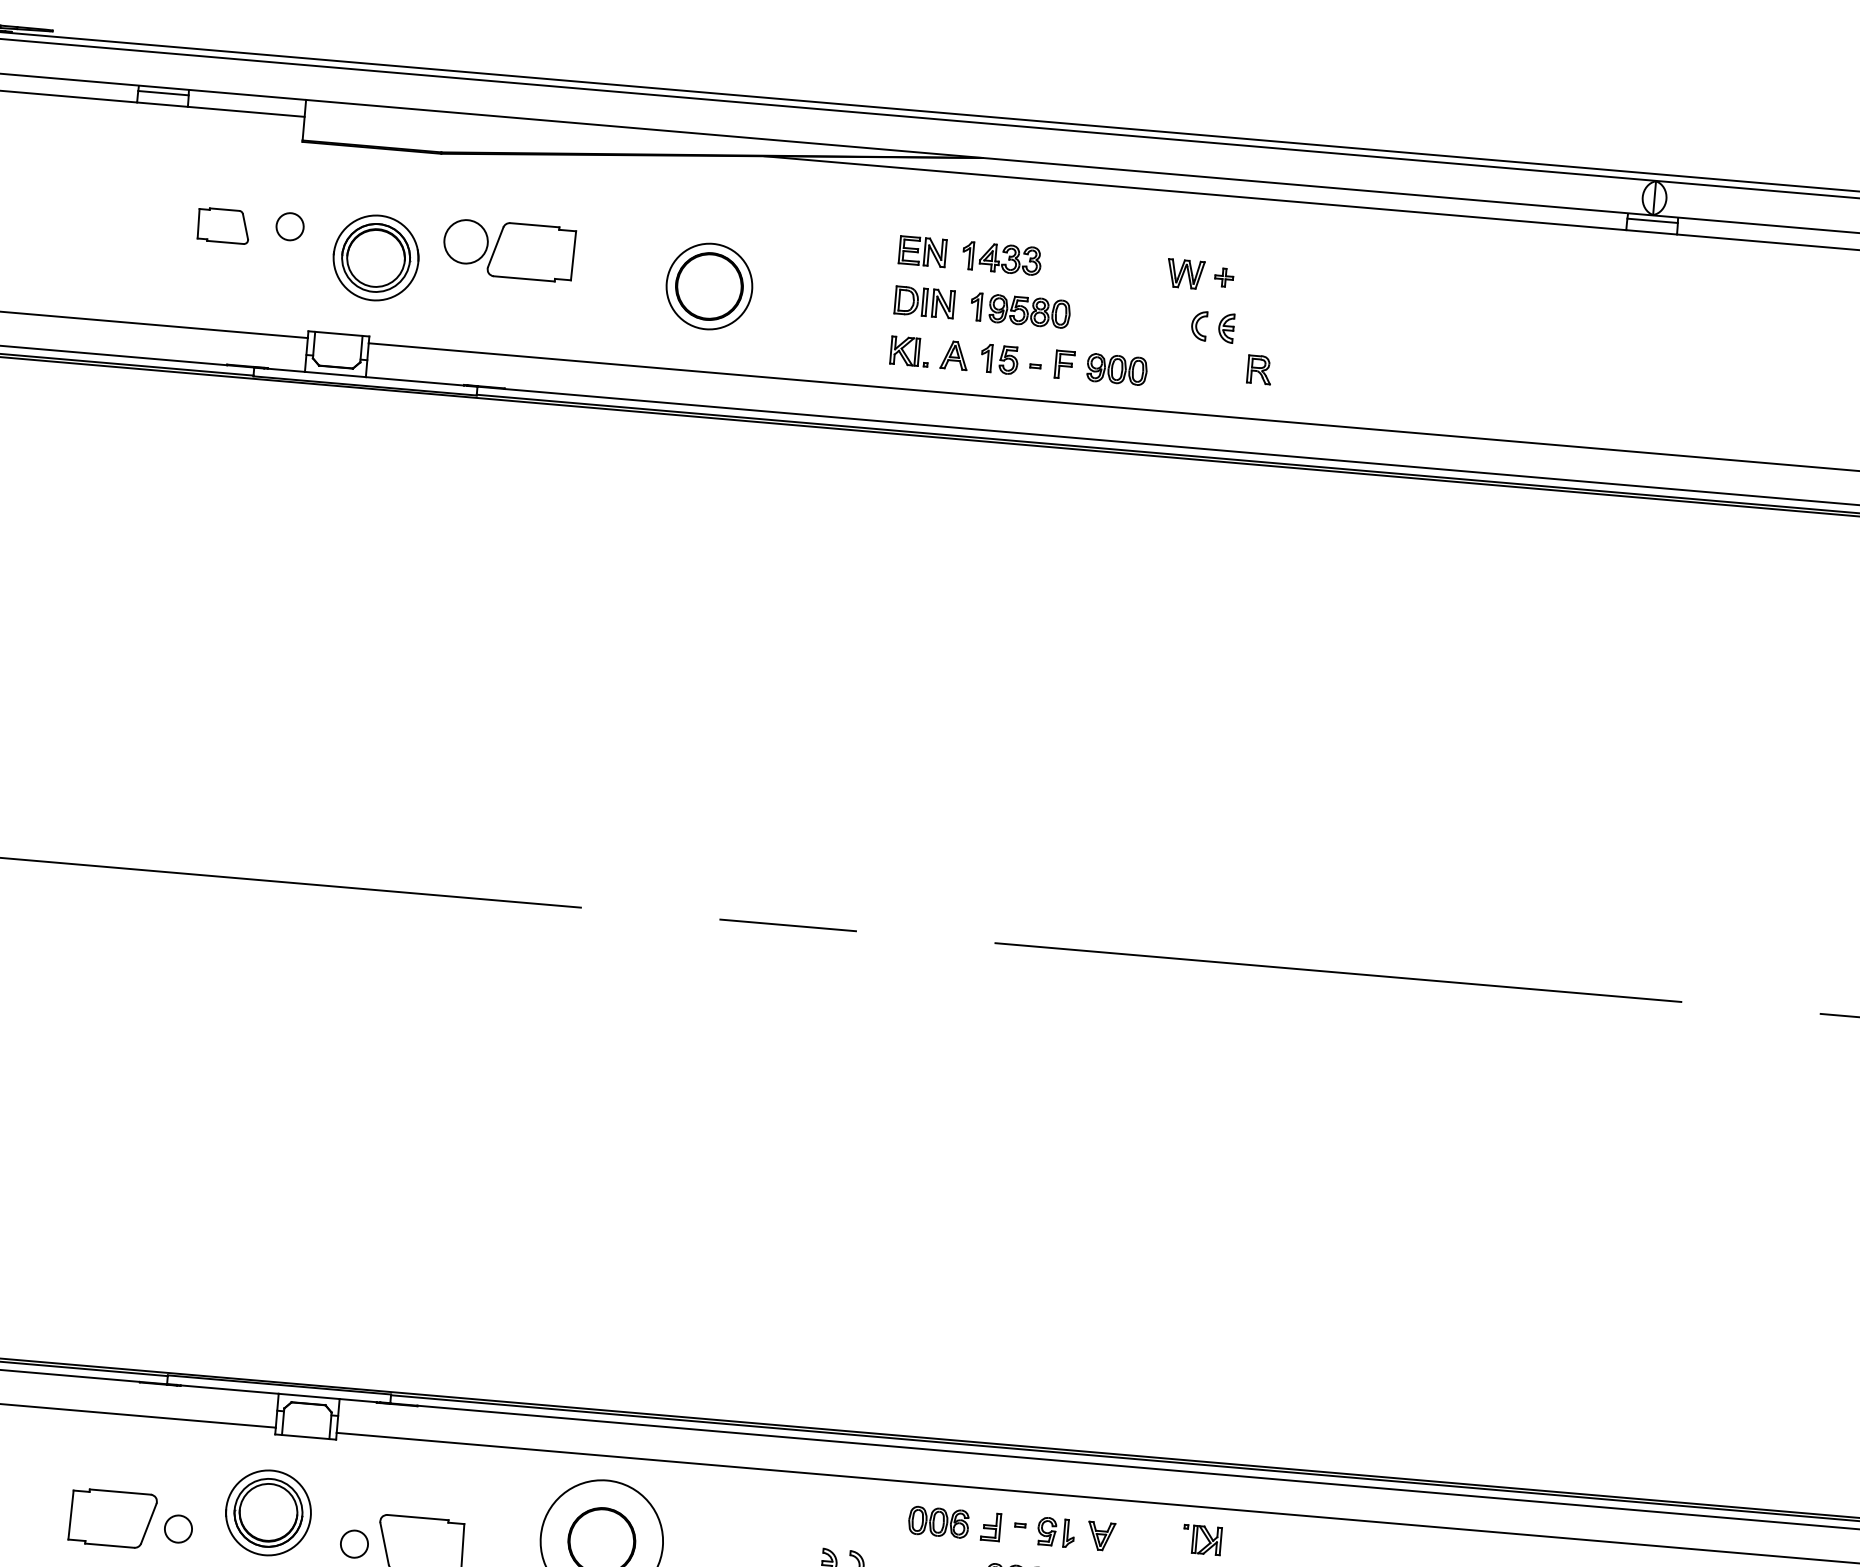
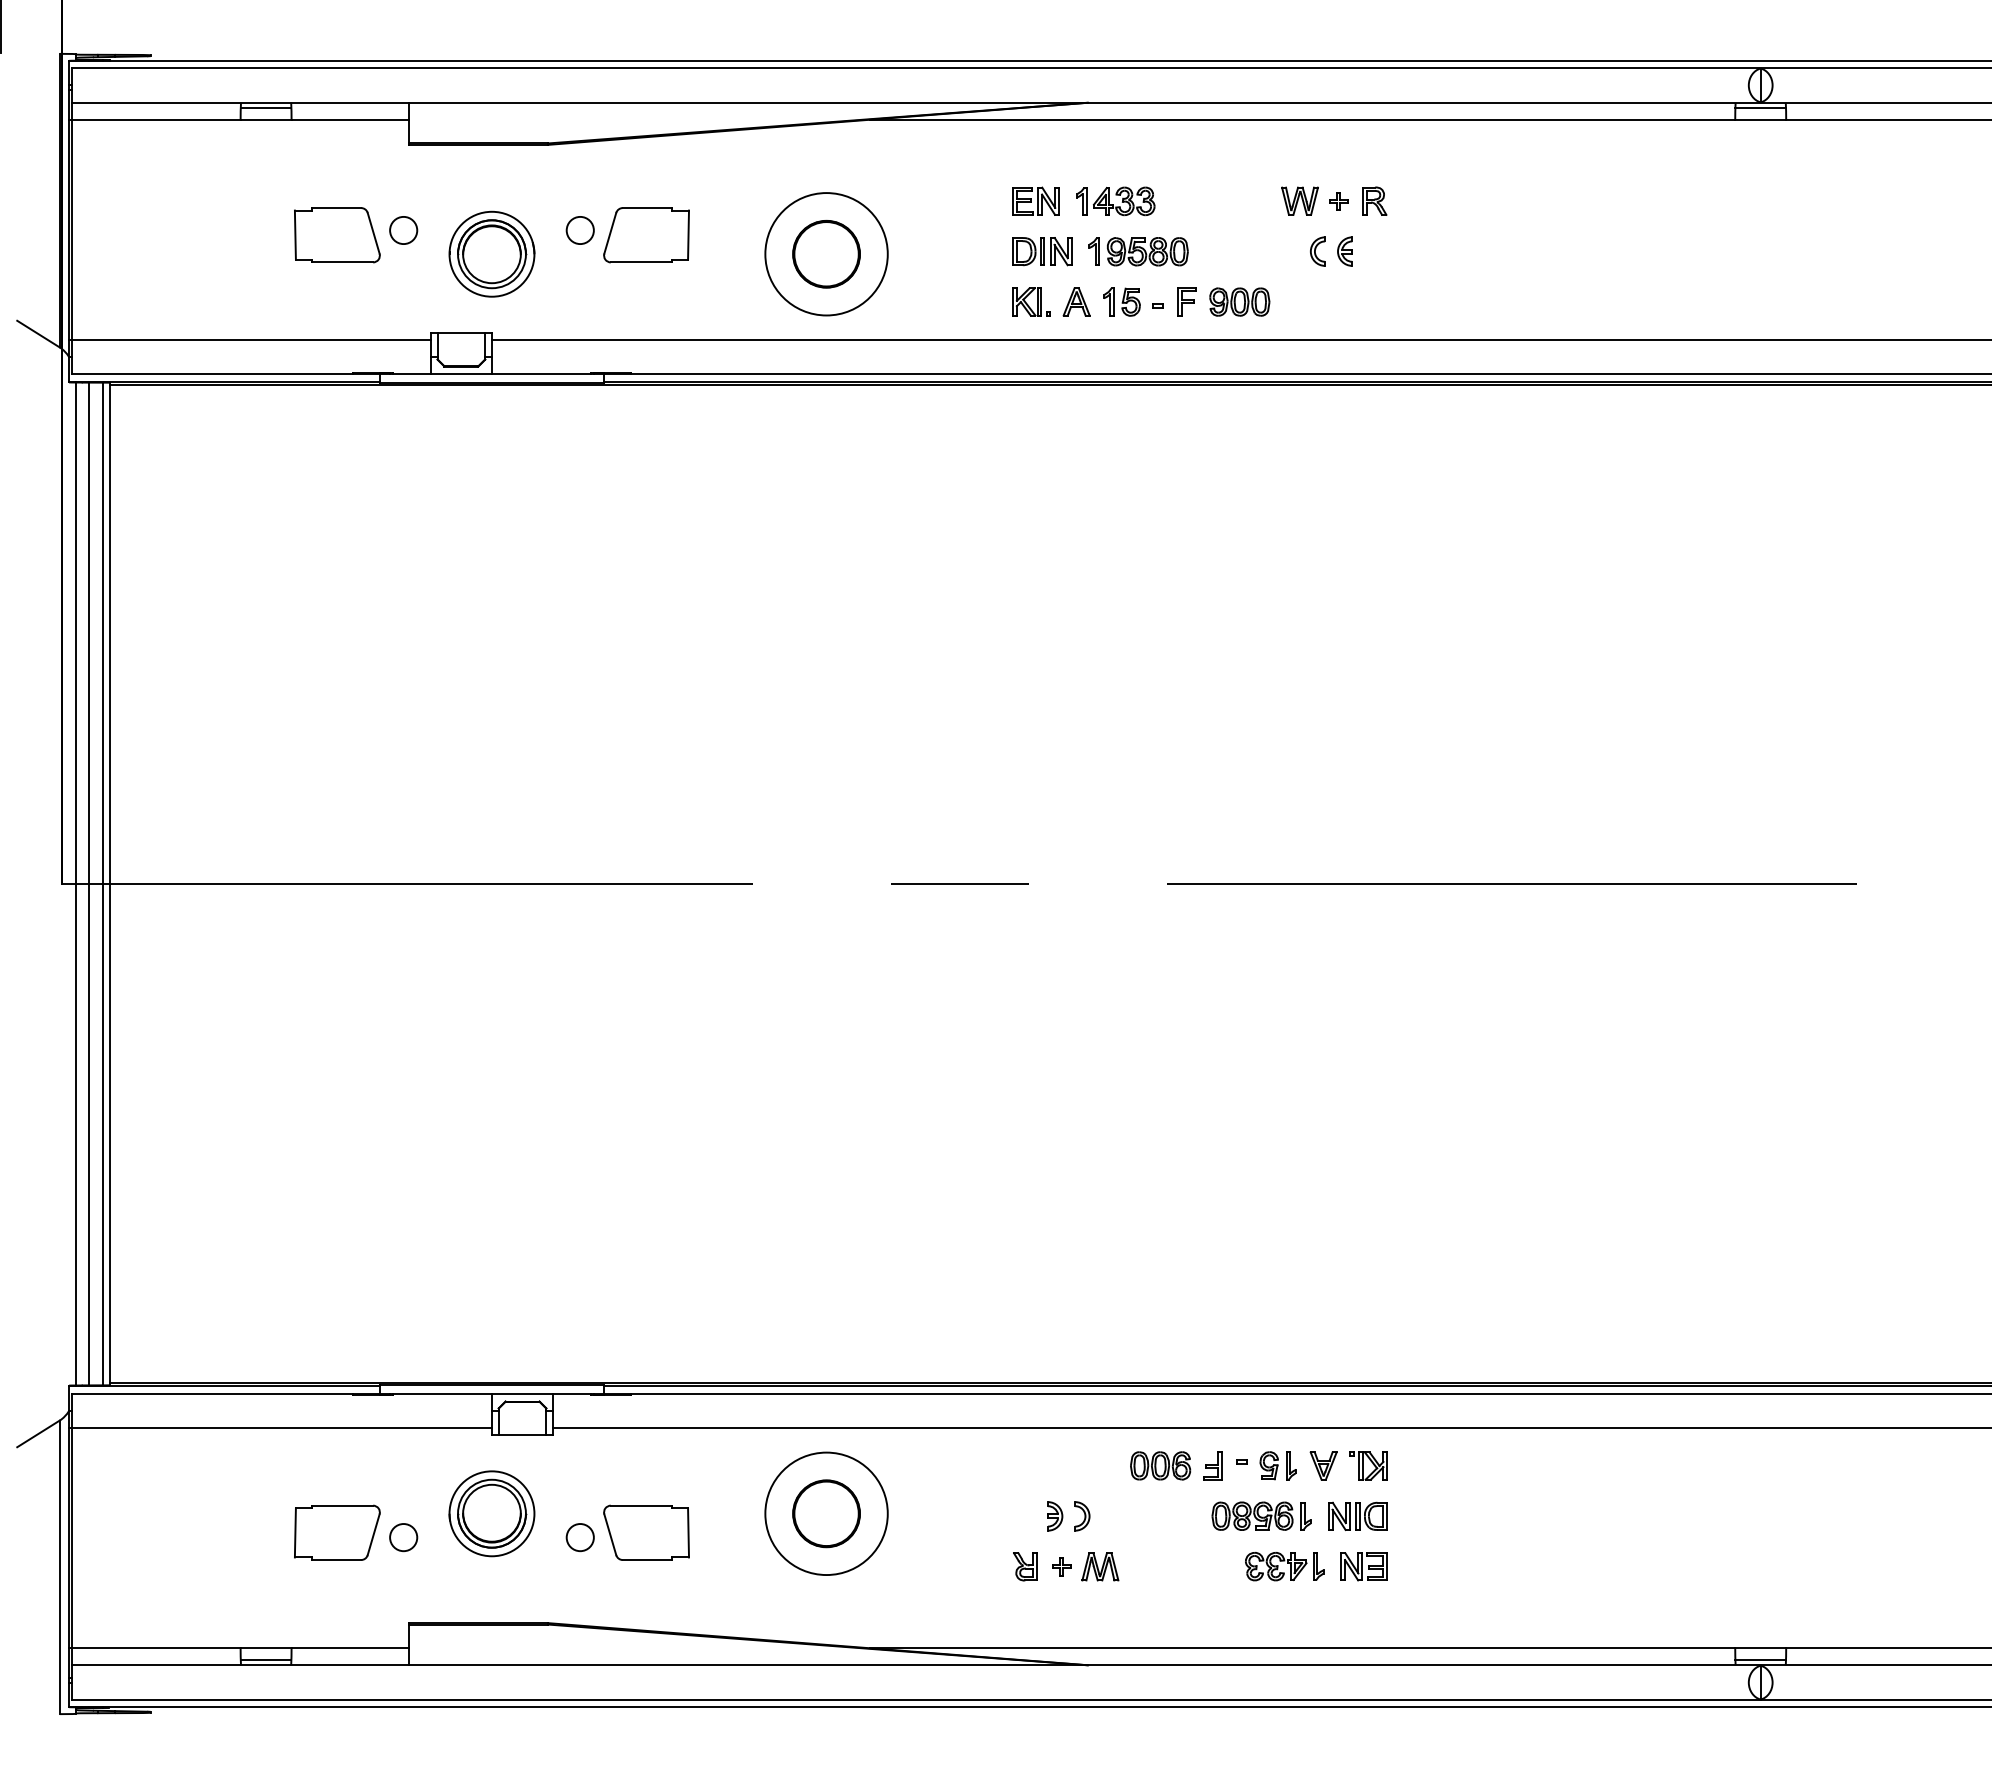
part: (223, 226) -> (337, 235), size x1.67
circle: (465, 241) -> (579, 230), size x0.62
circle: (709, 286) -> (826, 254), size x1.43
part: (1259, 369) -> (1374, 200), moved
part: (1202, 1539) -> (1368, 1465), moved

